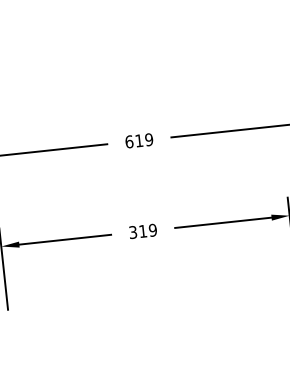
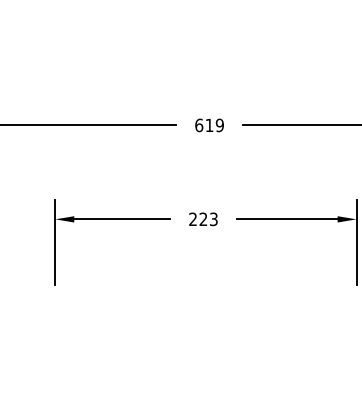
text: (143, 231) -> (203, 219), 319 -> 223

